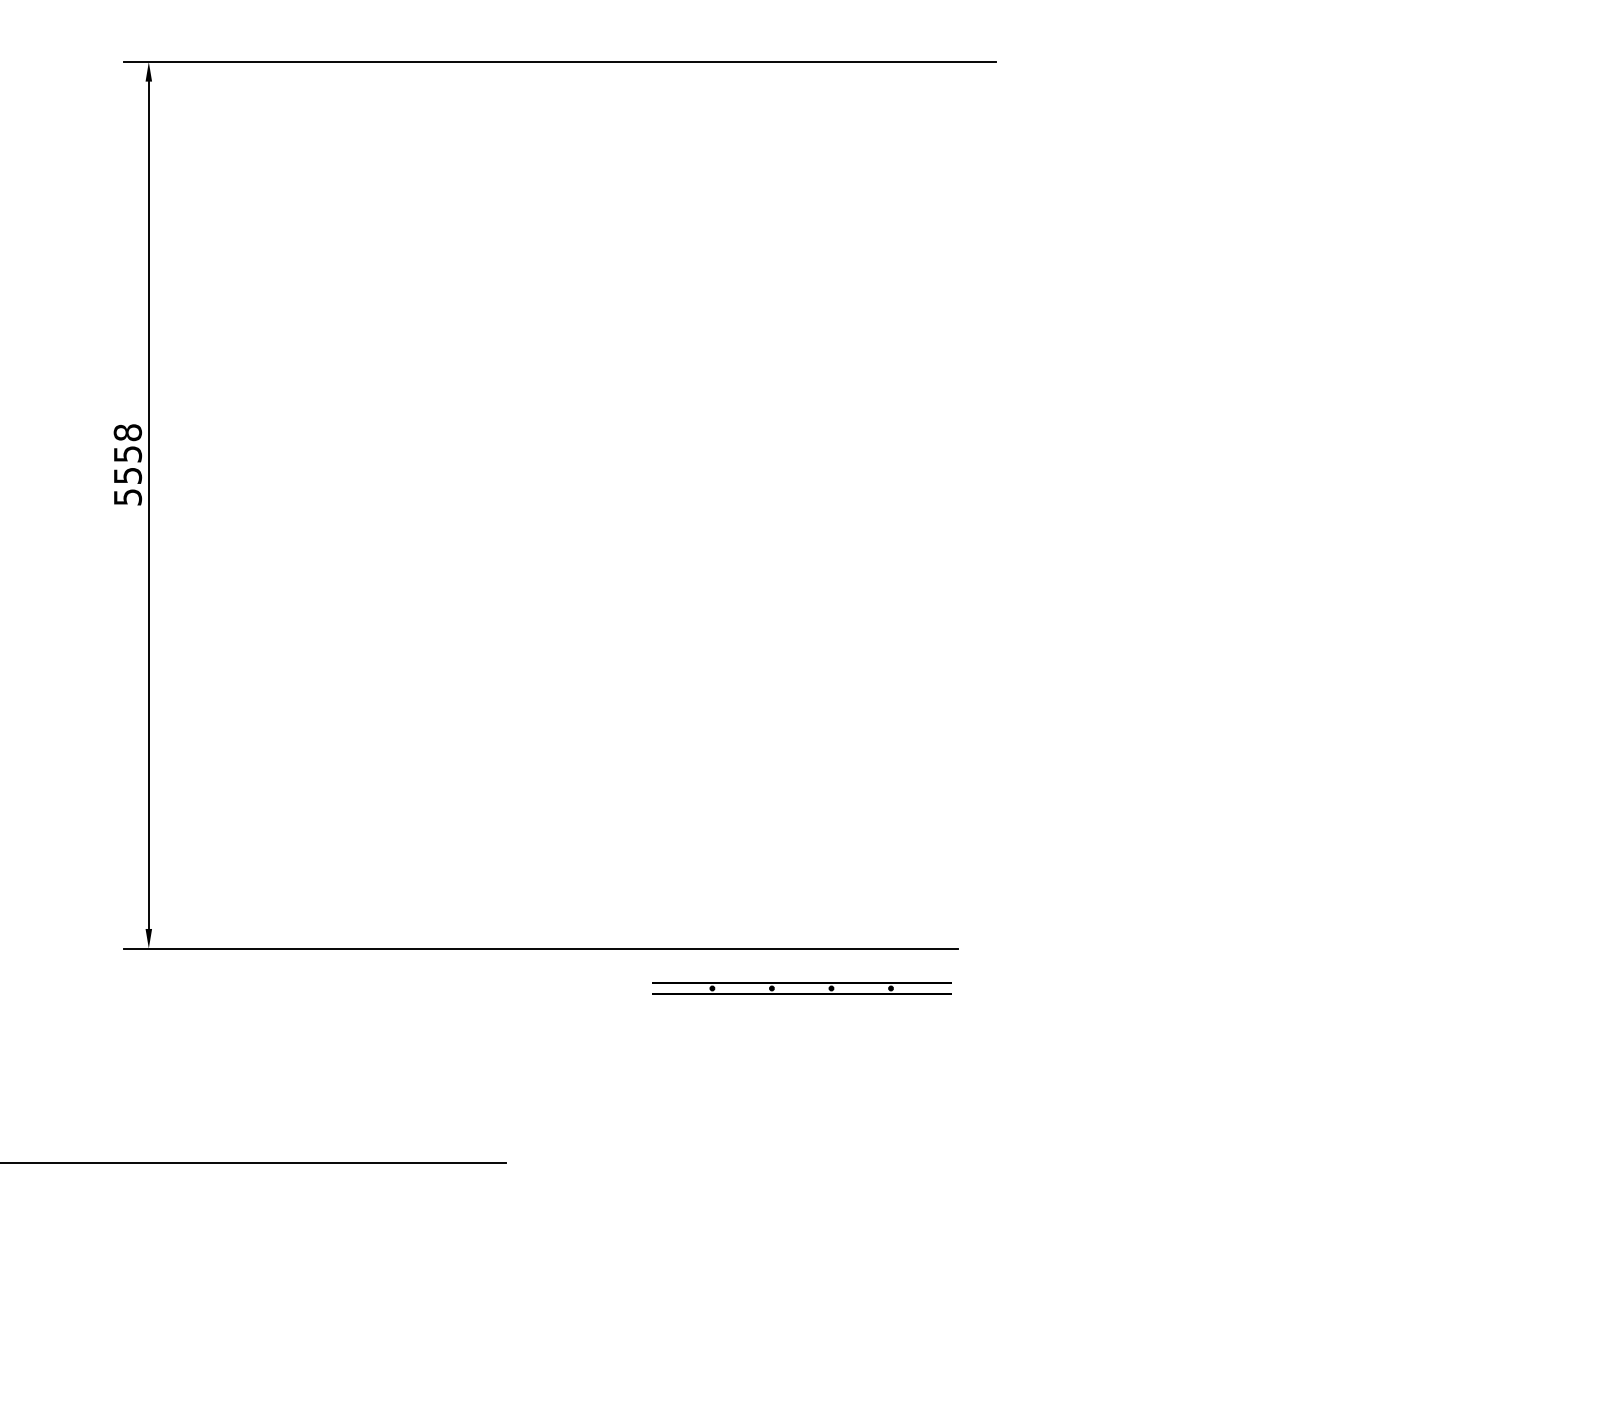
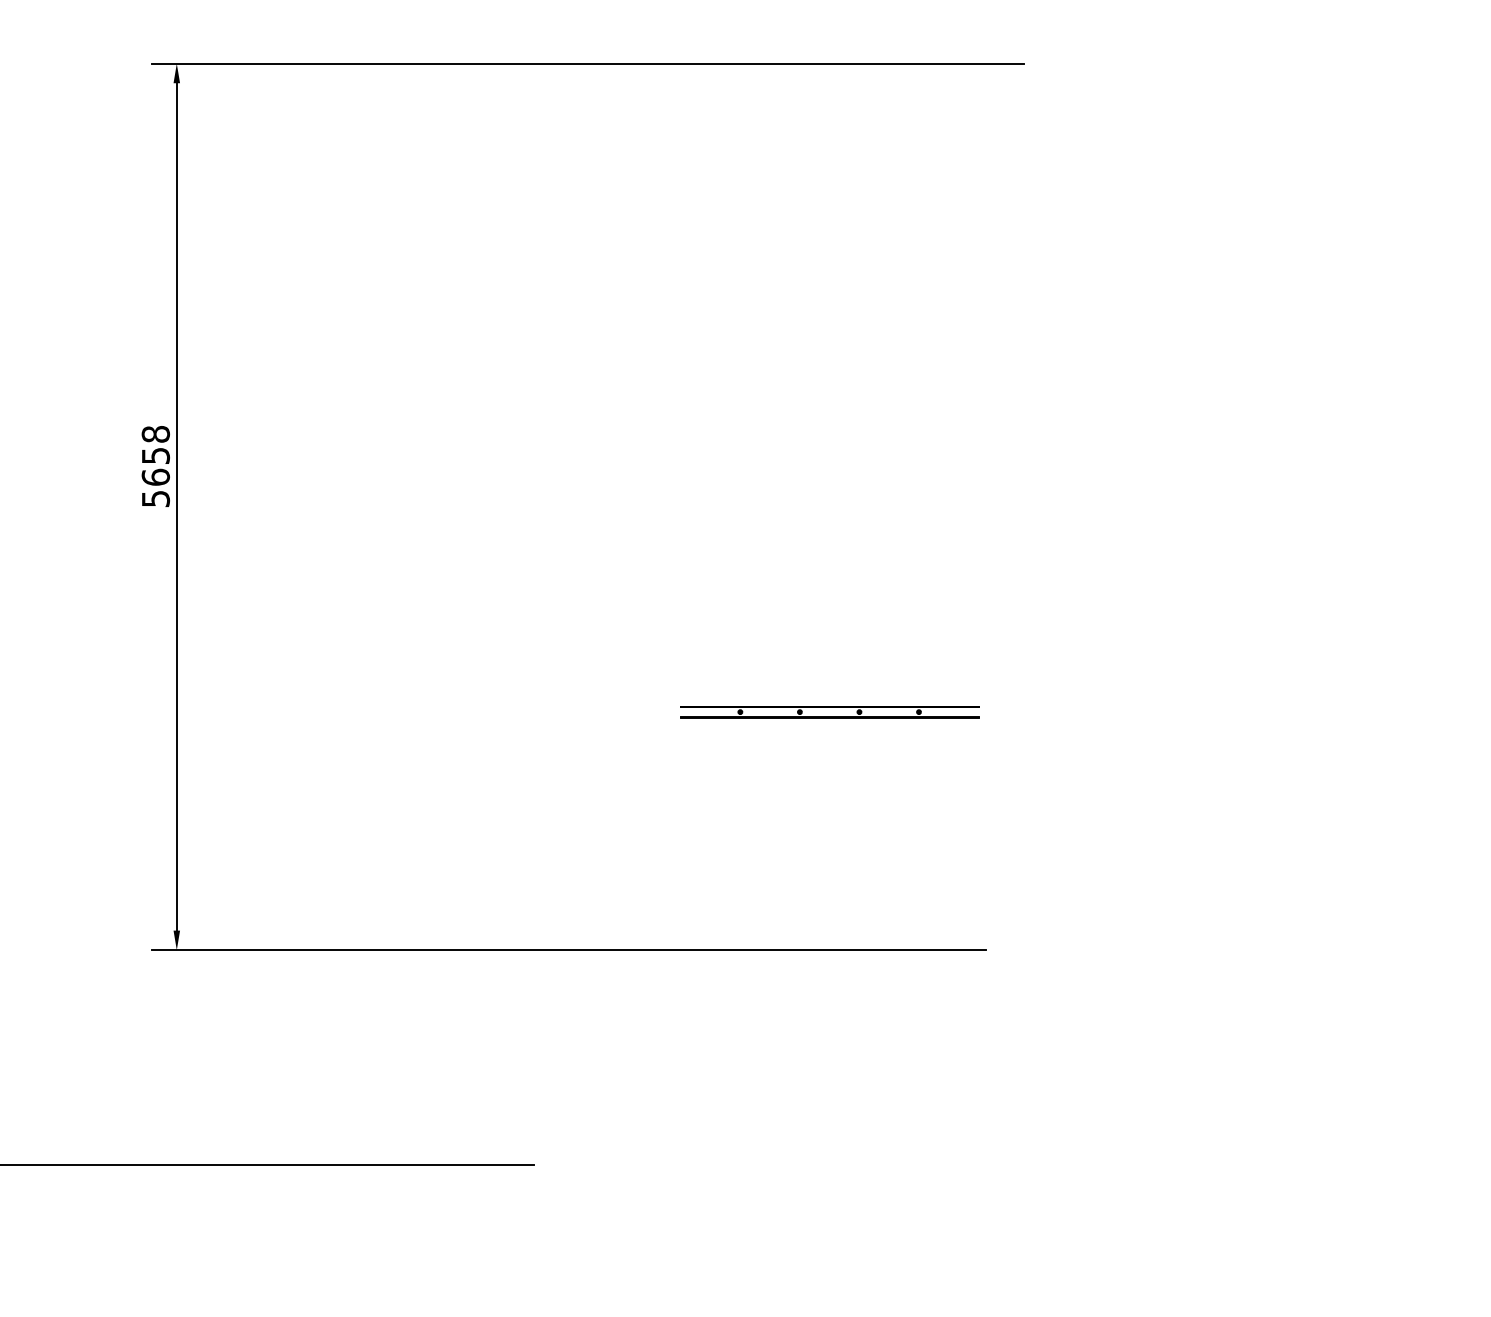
text: (127, 475) -> (155, 477), 5558 -> 5658
part: (801, 988) -> (829, 712), moved

